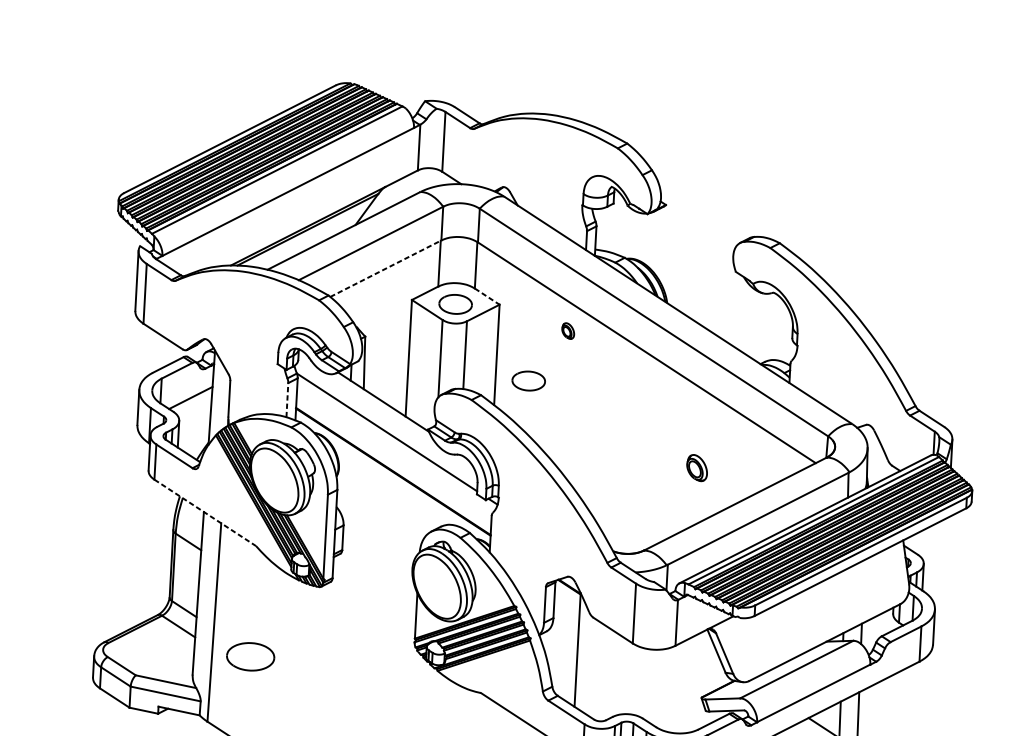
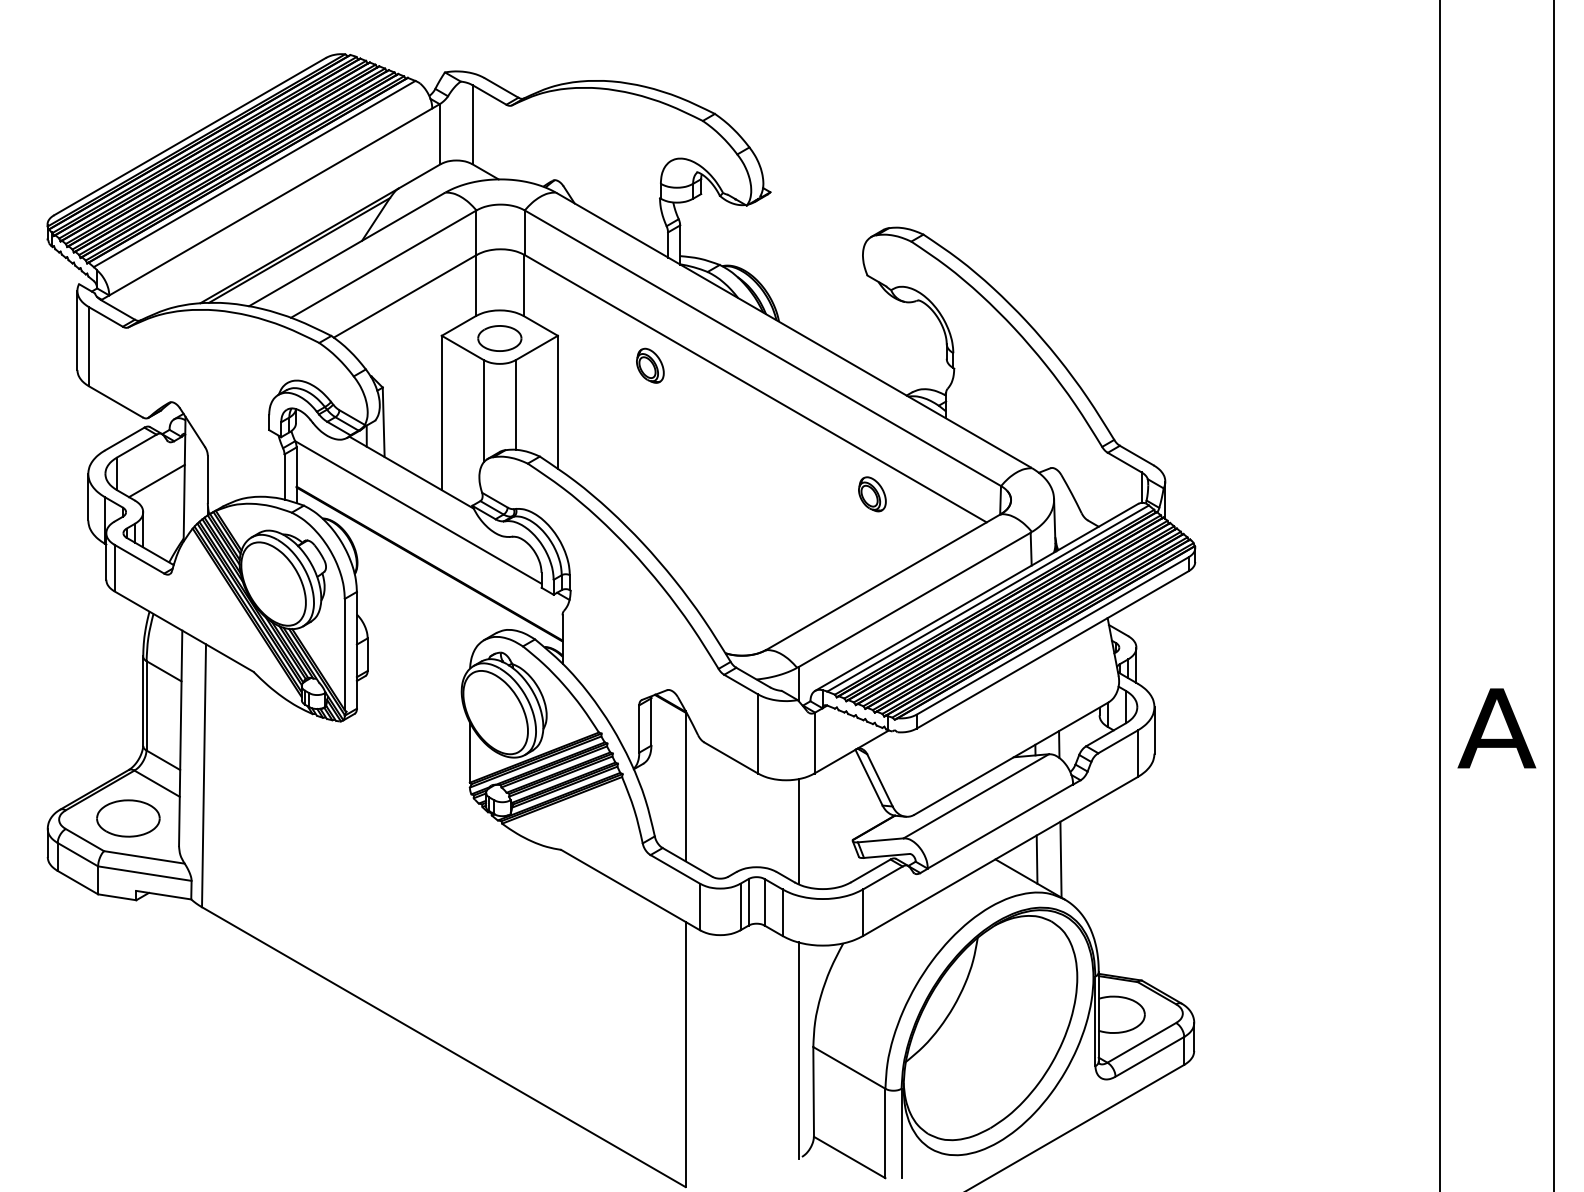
line: (386, 268) -> (405, 296), dashed -> solid
line: (486, 296) -> (540, 326), dashed -> solid
part: (568, 330) -> (650, 365), size x1.67
part: (528, 381) -> (601, 434), removed
line: (287, 399) -> (284, 476), dashed -> solid
part: (697, 468) -> (872, 494), moved
line: (205, 512) -> (184, 631), dashed -> solid
part: (250, 656) -> (128, 818), moved
line: (661, 688) -> (798, 831), added

